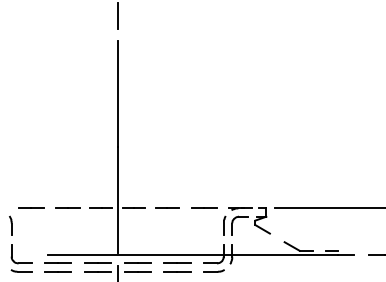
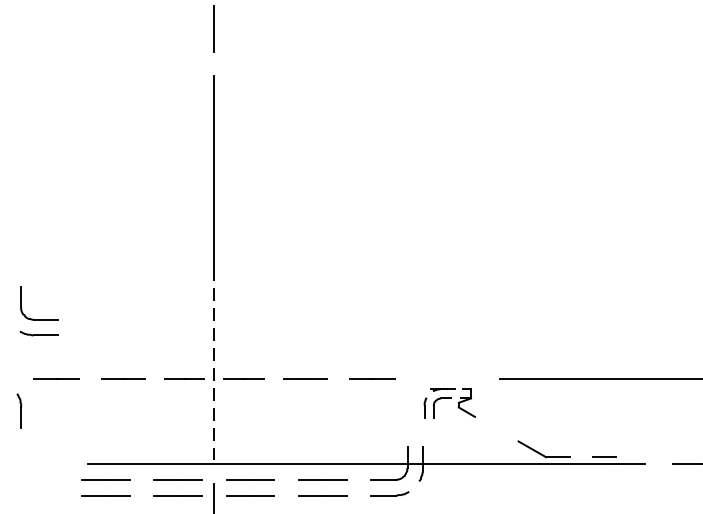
line: (117, 199) -> (213, 363), solid -> dashed
part: (246, 221) -> (448, 403), size x0.6
part: (21, 258) -> (38, 310), moved

